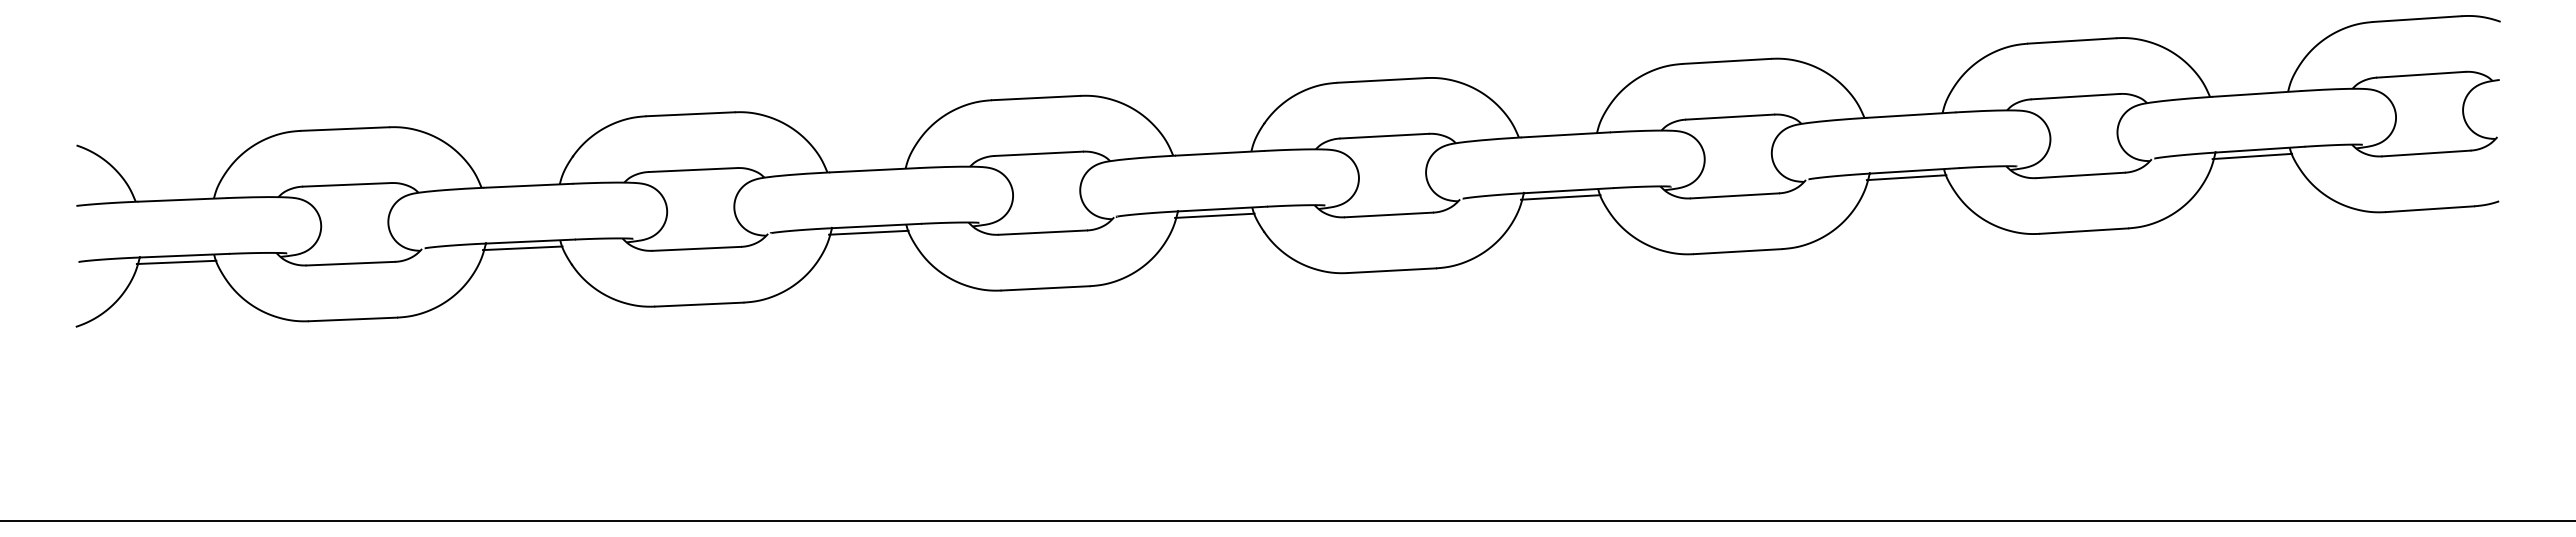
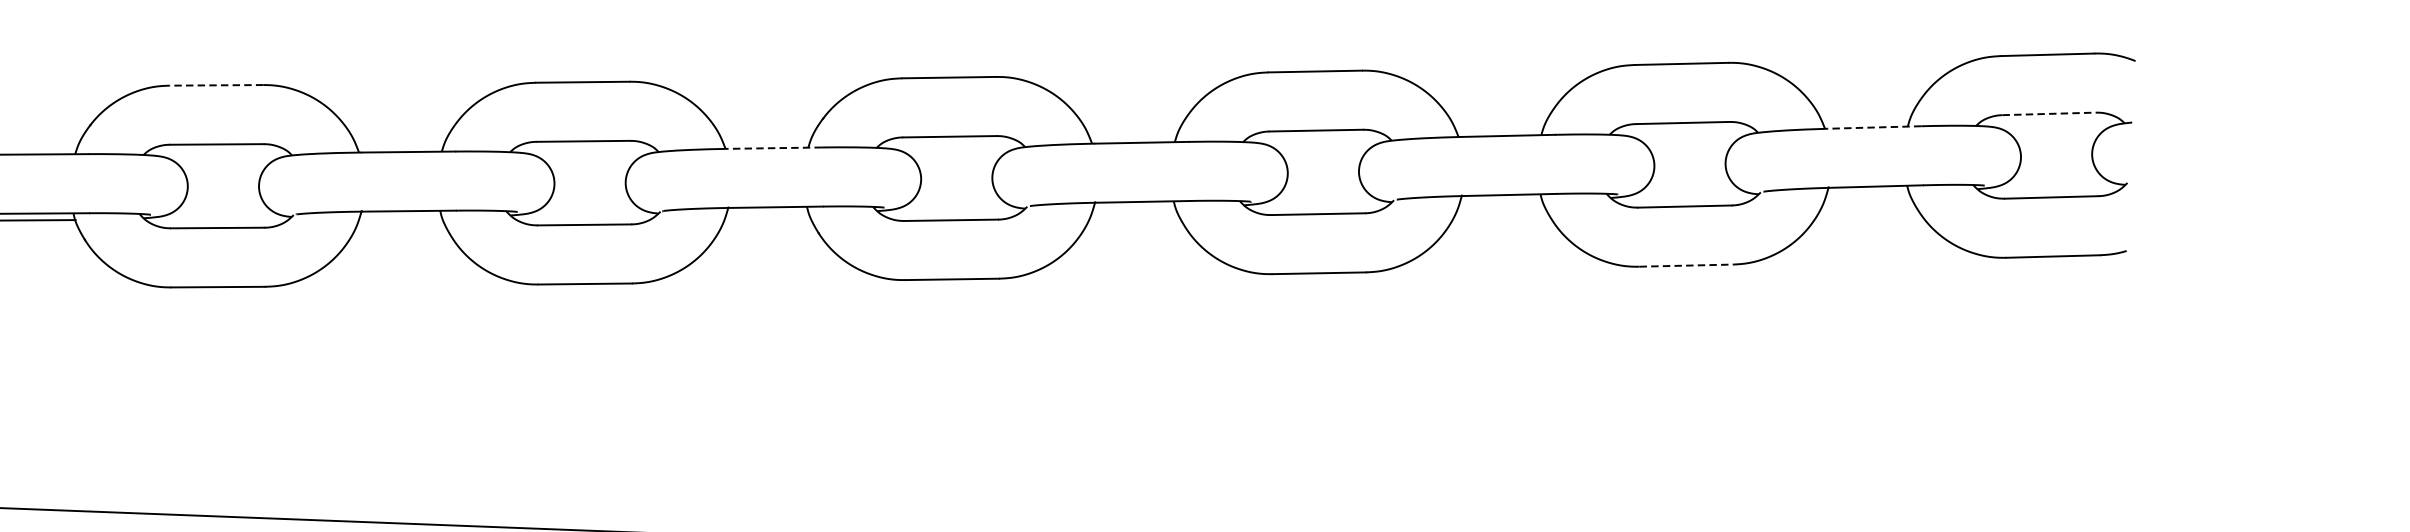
line: (2421, 74) -> (2049, 113), solid -> dashed
line: (2256, 93) -> (1874, 127), solid -> dashed
line: (690, 114) -> (216, 85), solid -> dashed
line: (1219, 153) -> (774, 148), solid -> dashed
line: (2252, 156) -> (1867, 193), removed
line: (1906, 177) -> (1500, 201), removed
line: (1560, 197) -> (1133, 208), removed
line: (1214, 215) -> (766, 213), removed
line: (2084, 231) -> (1686, 266), solid -> dashed
line: (868, 232) -> (399, 217), removed

